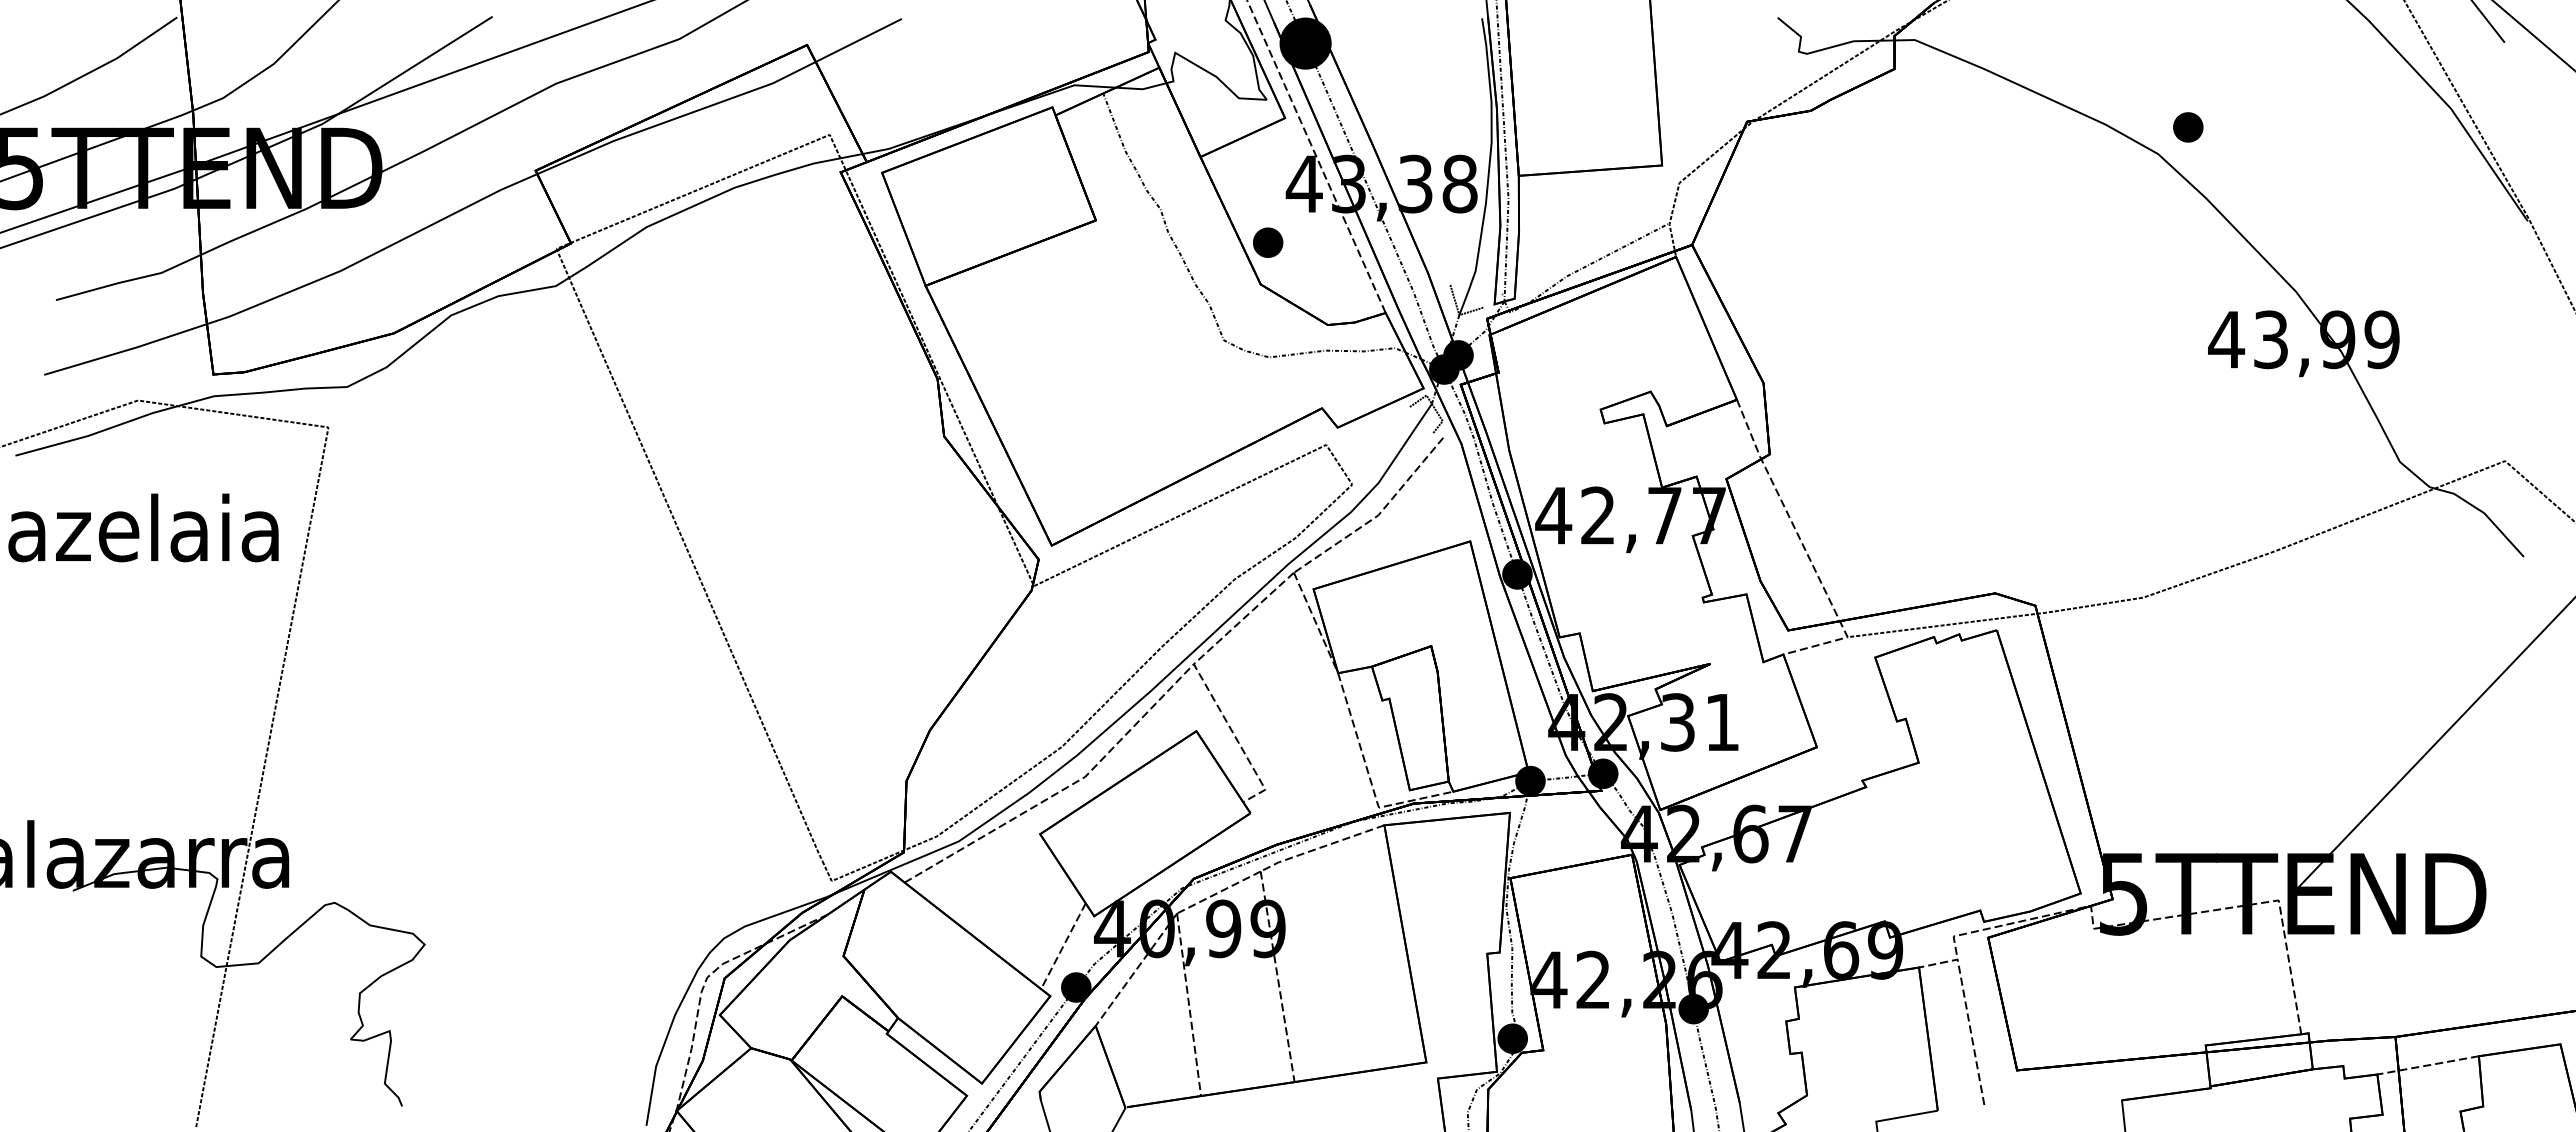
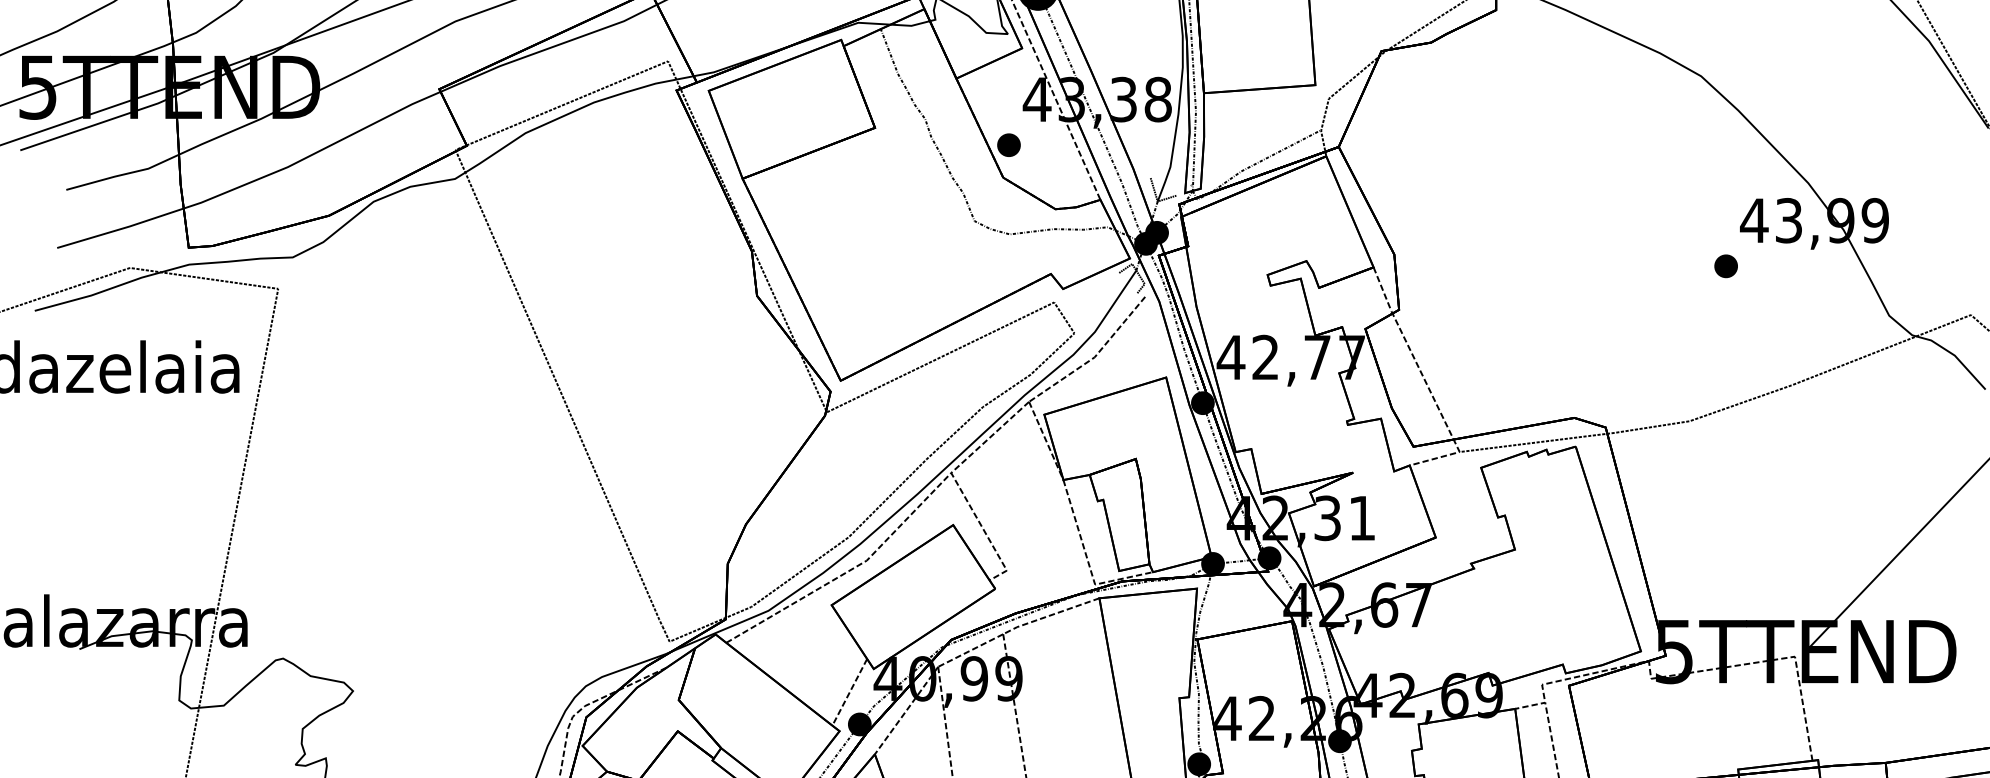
part: (2188, 127) -> (1726, 266), moved

